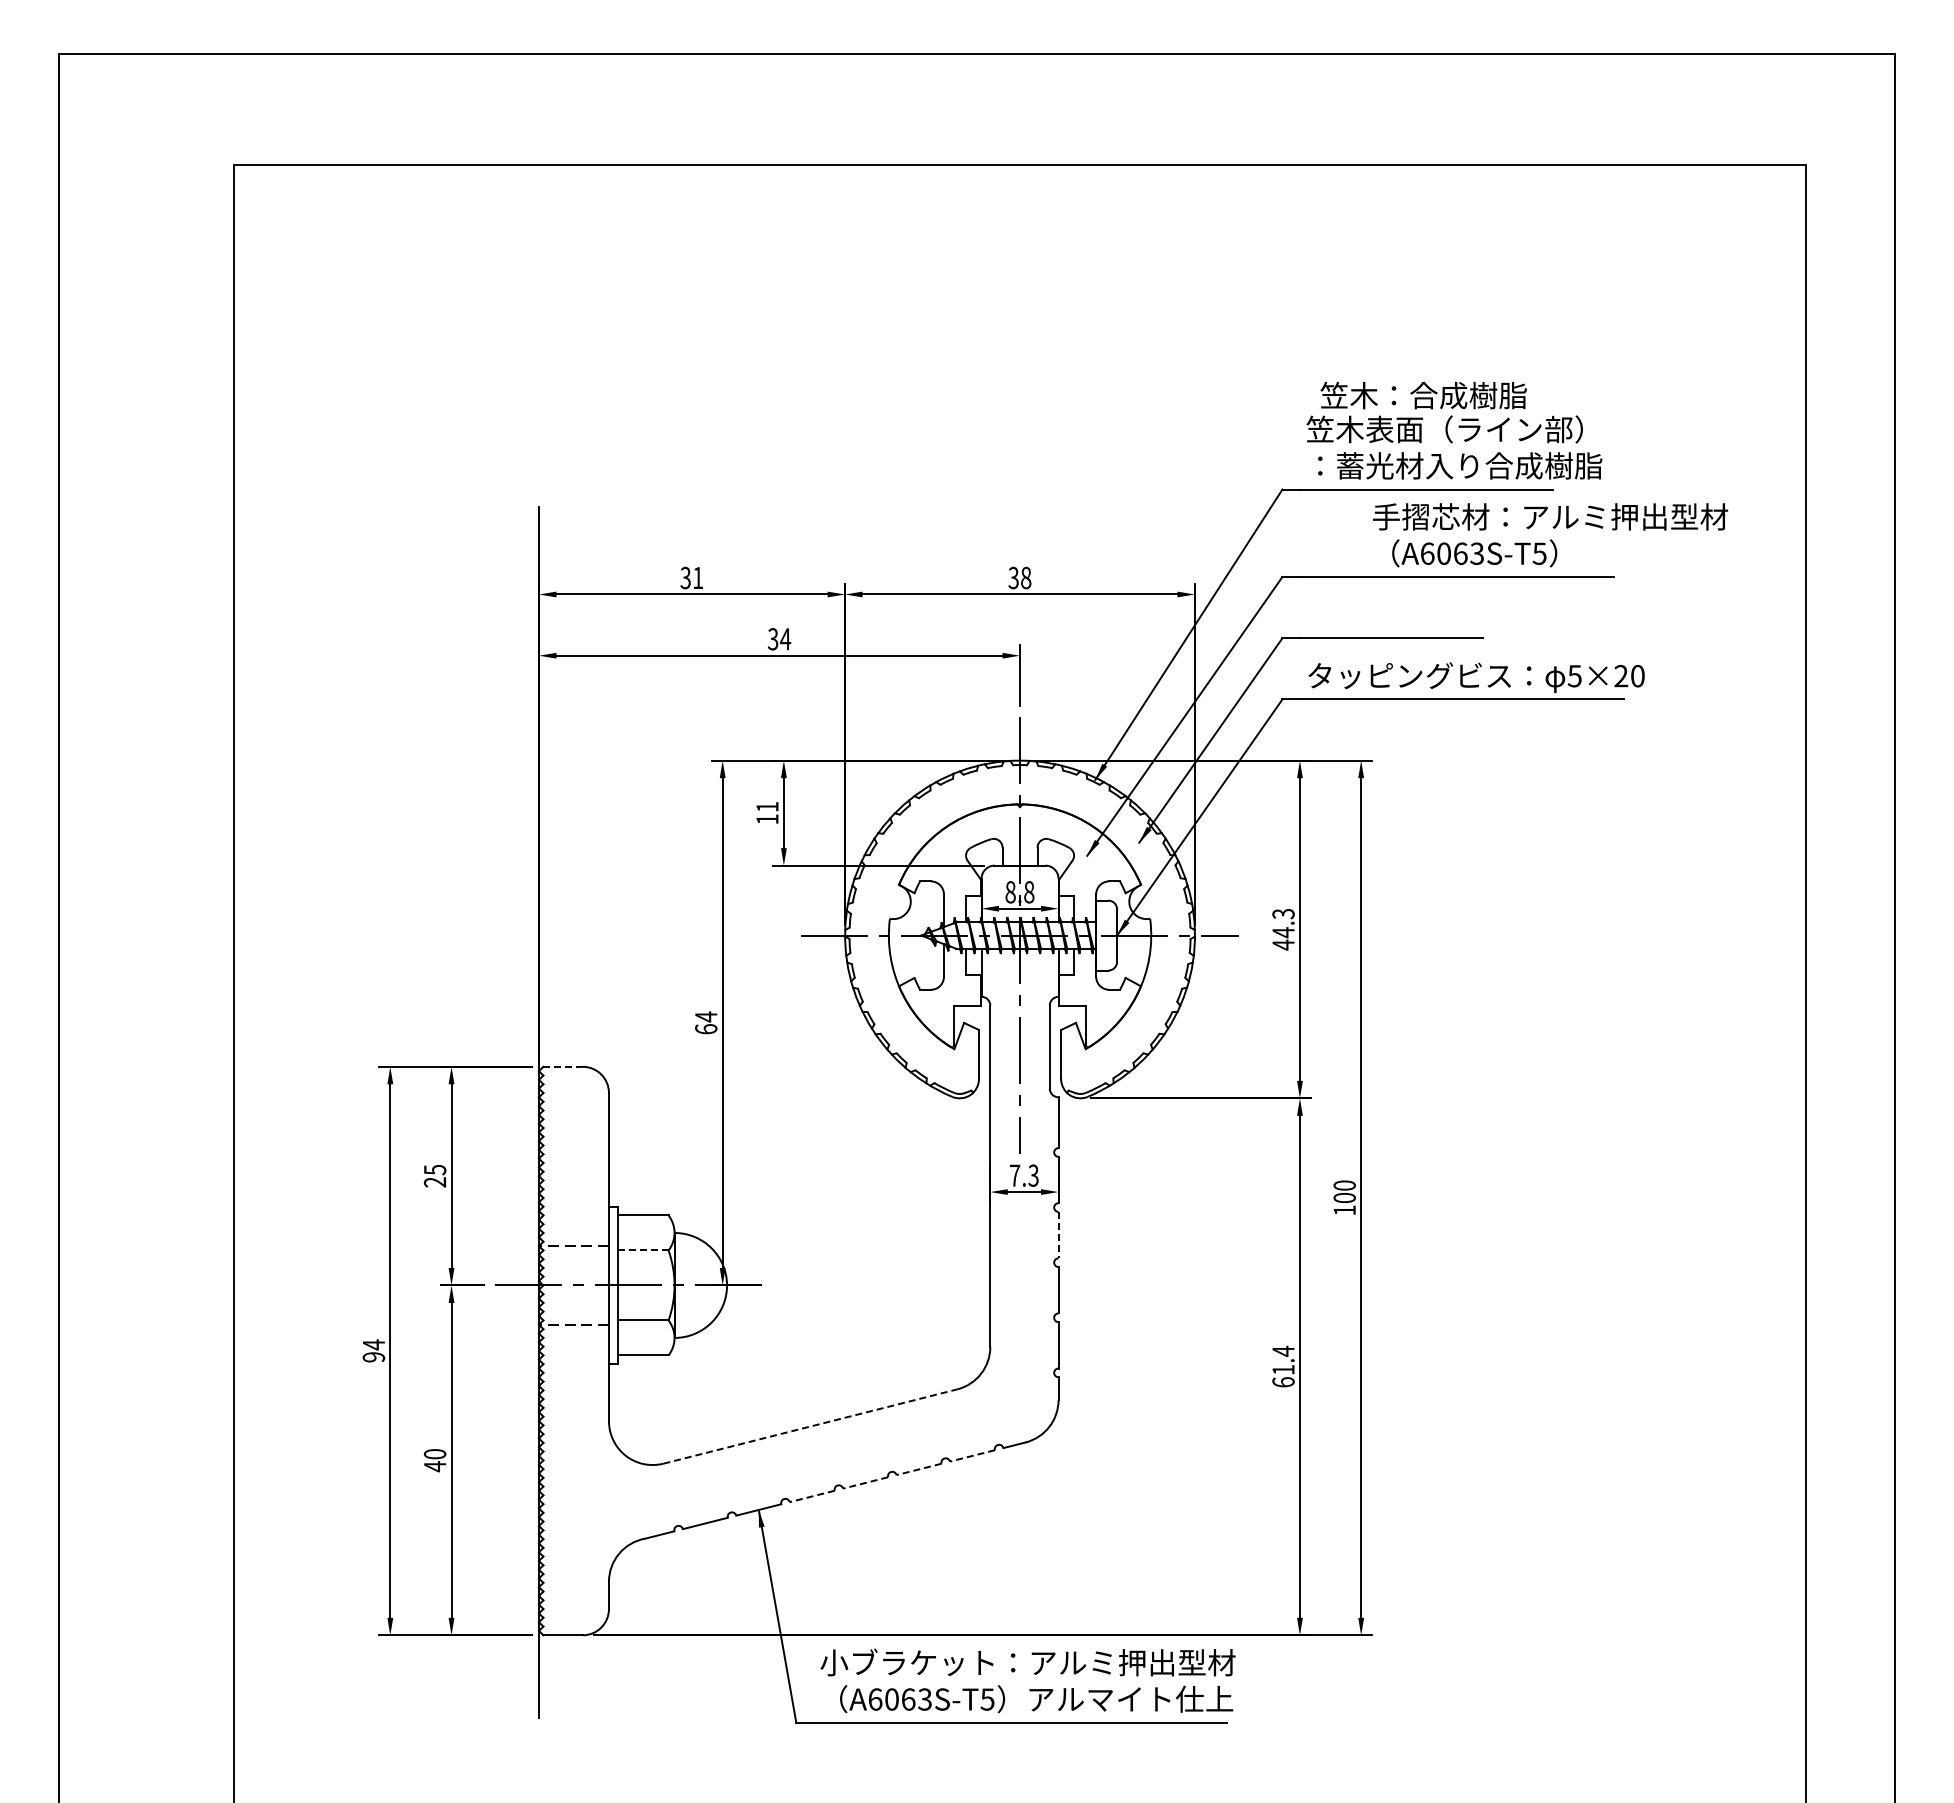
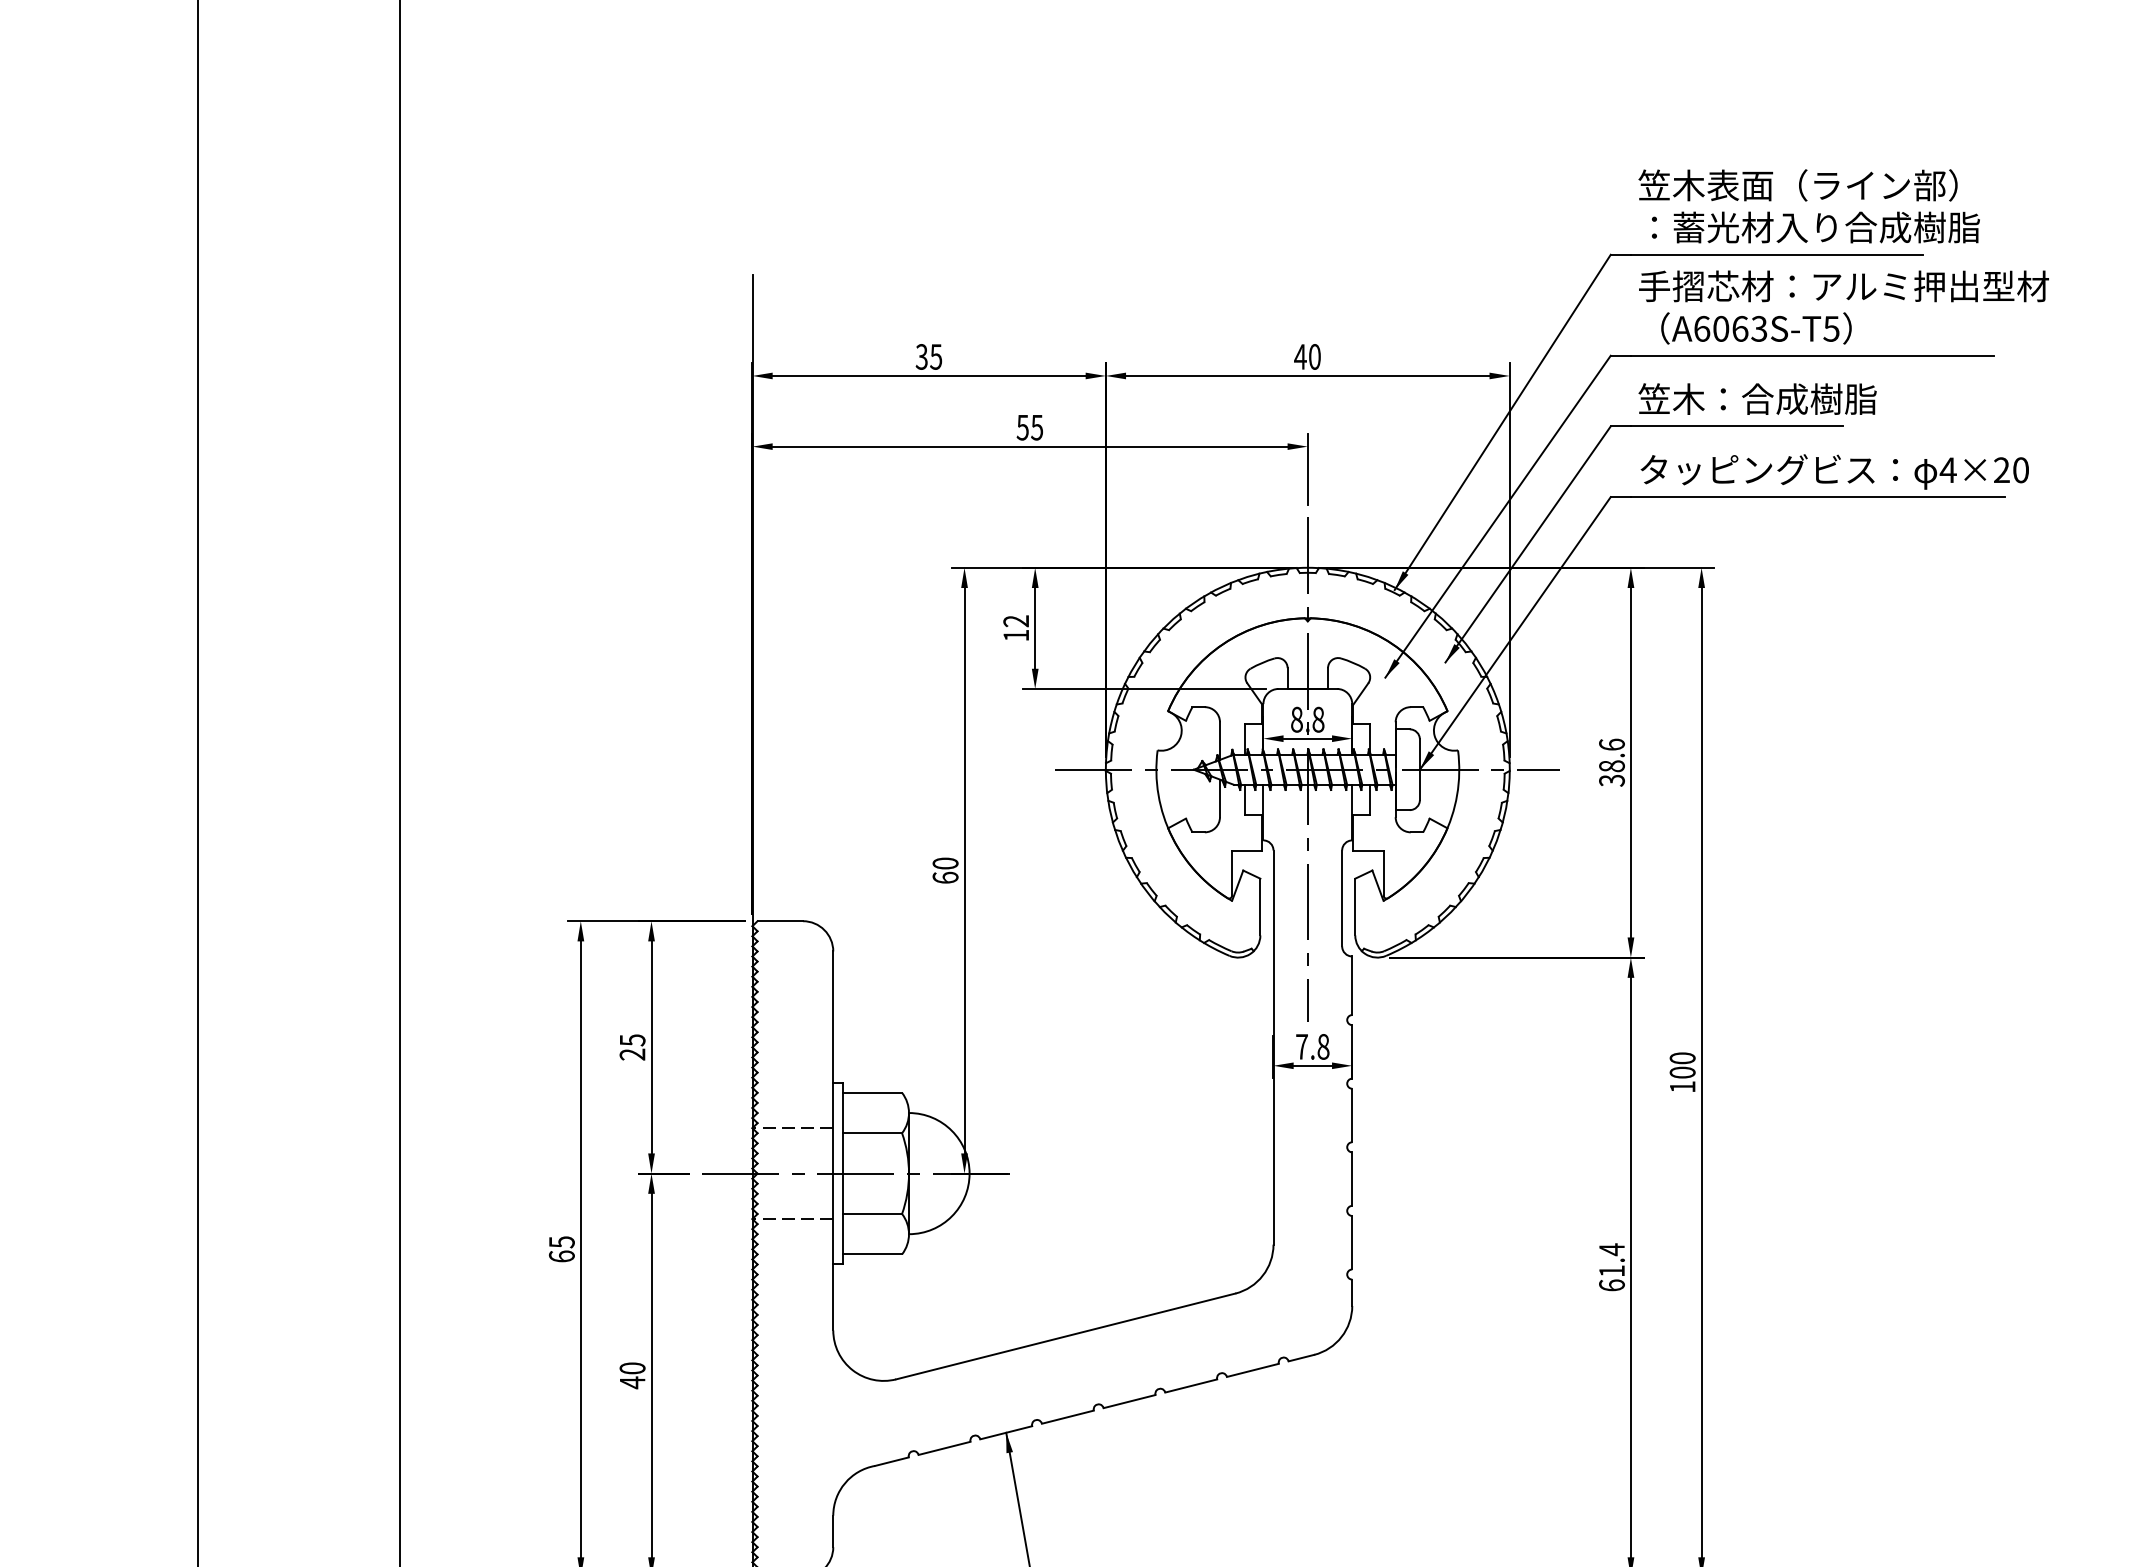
text: (1423, 395) -> (1757, 399), moved
text: (1550, 535) -> (1843, 307), moved
text: (1019, 577) -> (1307, 356), 38 -> 40
text: (697, 578) -> (935, 357), 31 -> 35
text: (779, 639) -> (1030, 427), 34 -> 55
text: (1574, 676) -> (1947, 470), 5×20 -> 4×20
text: (767, 806) -> (1016, 620), 11 -> 12
text: (1283, 929) -> (1611, 762), 44.3 -> 38.6
text: (706, 1016) -> (945, 863), 64 -> 60
line: (563, 1066) -> (780, 920), dashed -> solid
text: (1033, 1175) -> (1323, 1046), 7.3 -> 7.8
line: (1058, 1235) -> (1352, 1115), dashed -> solid
line: (642, 1250) -> (871, 1133), dashed -> solid
text: (373, 1350) -> (561, 1248), 94 -> 65
line: (810, 1426) -> (1065, 1336), dashed -> solid
line: (972, 1456) -> (1252, 1371), dashed -> solid
line: (918, 1469) -> (1190, 1386), dashed -> solid
line: (865, 1483) -> (1129, 1402), dashed -> solid
line: (811, 1496) -> (1067, 1417), dashed -> solid

